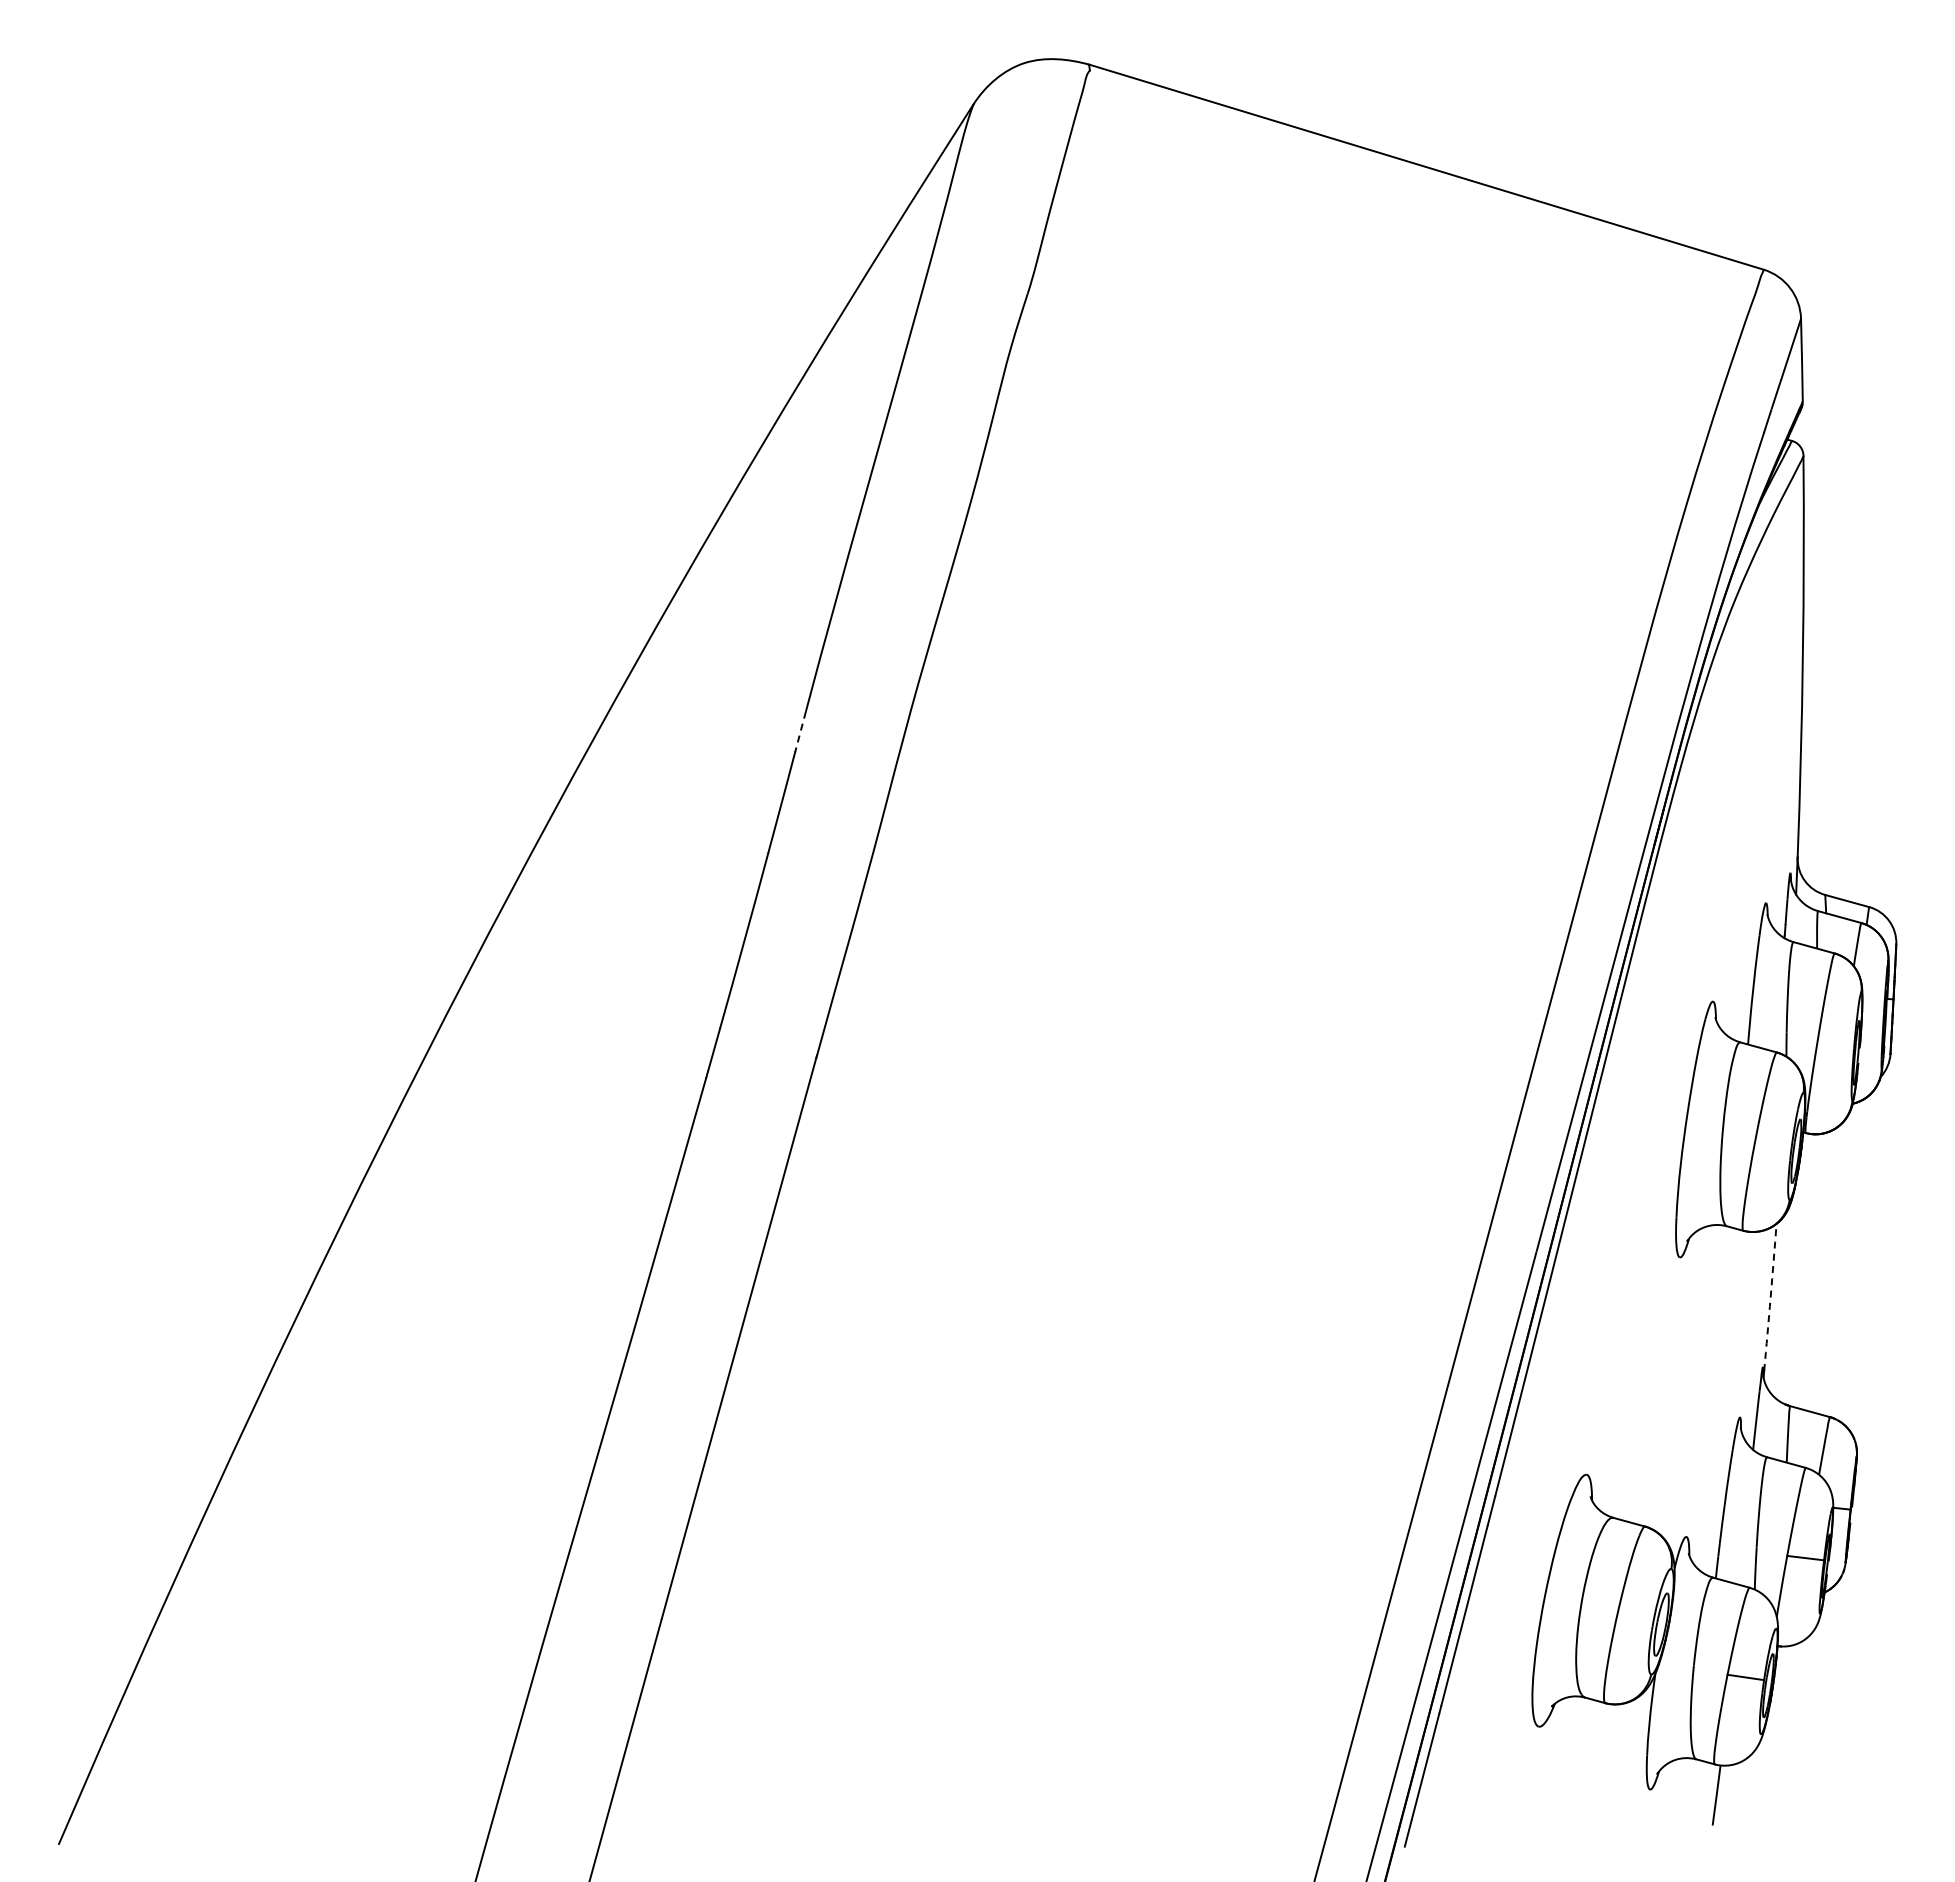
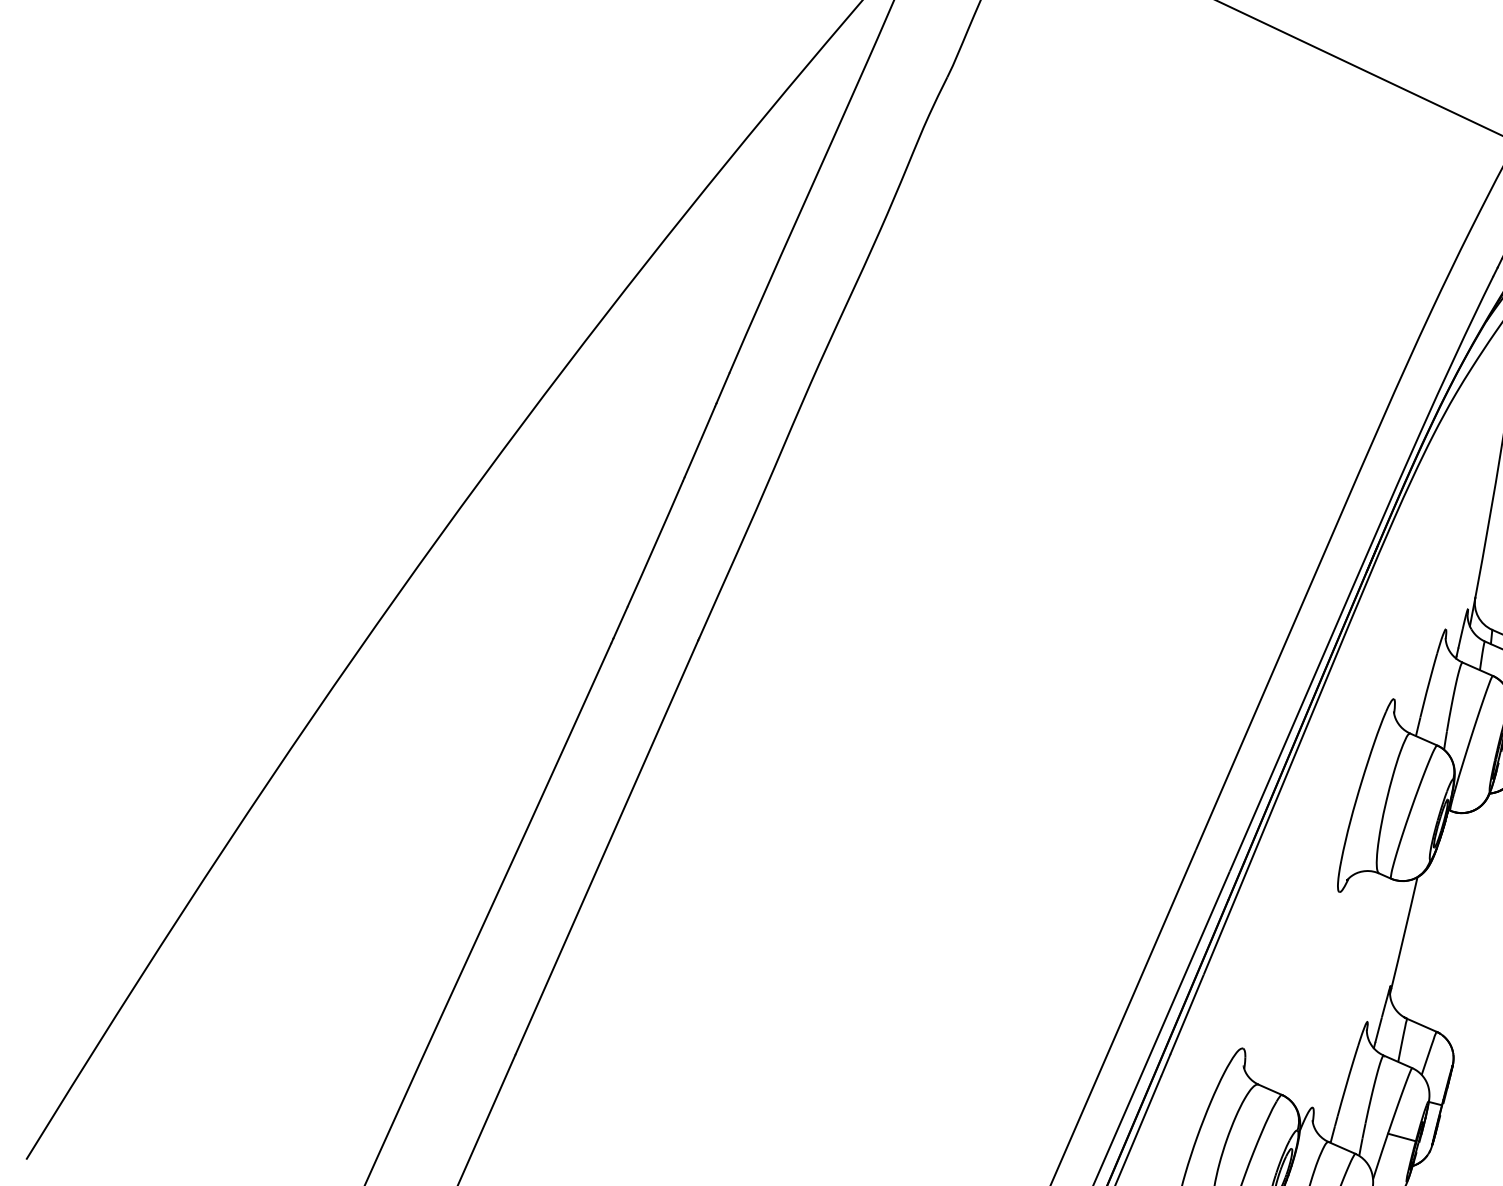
line: (800, 732) -> (722, 388), dashed -> solid
arc: (1770, 1297) -> (1404, 933), dashed -> solid

